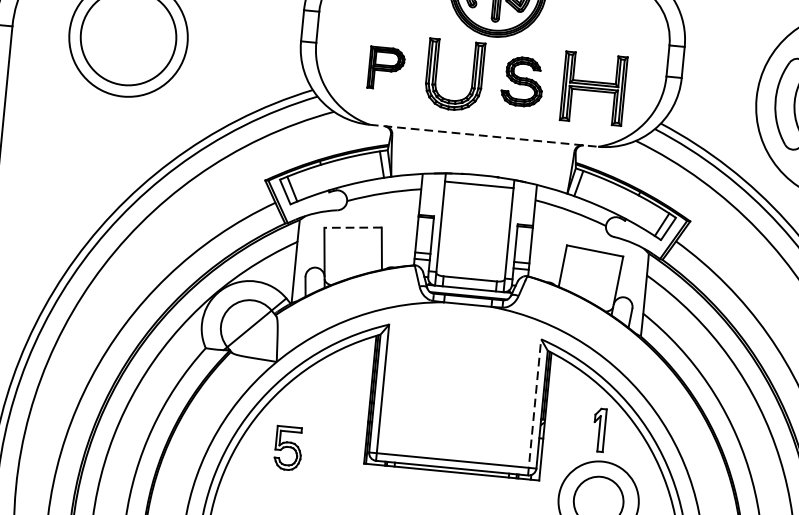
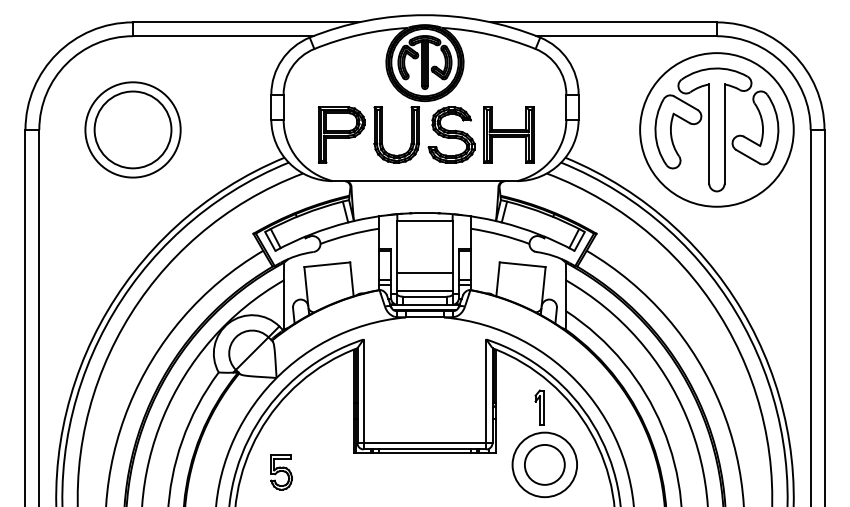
part: (386, 68) -> (341, 134), size x1.67
part: (522, 81) -> (451, 134), size x1.43
line: (484, 136) -> (425, 181), dashed -> solid
line: (352, 227) -> (326, 264), dashed -> solid
line: (472, 248) -> (424, 272), added
line: (470, 271) -> (424, 290), added
line: (534, 407) -> (486, 394), dashed -> solid
part: (288, 448) -> (281, 472), moved

